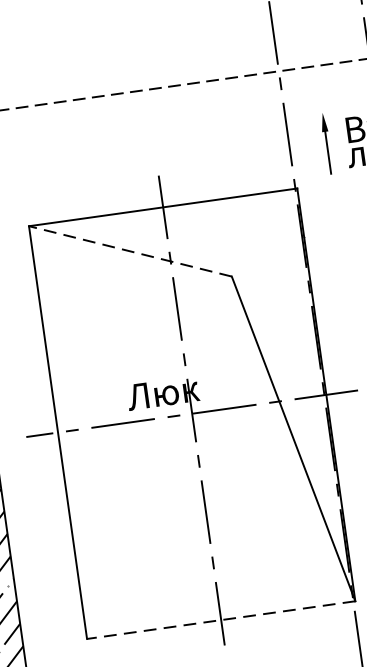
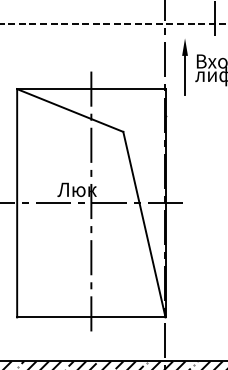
part: (326, 144) -> (184, 67), size x1.67
line: (129, 251) -> (69, 110), dashed -> solid
line: (219, 620) -> (90, 317), dashed -> solid

